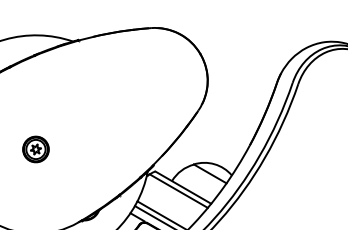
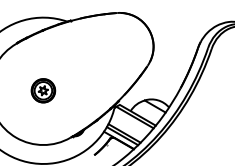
part: (36, 148) -> (43, 90), size x1.43

